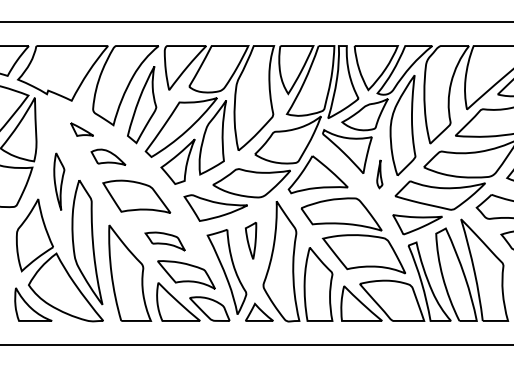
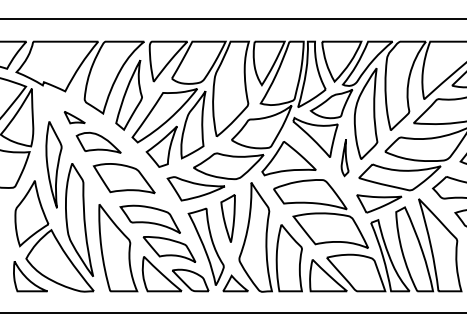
part: (108, 157) -> (98, 142), size x1.43
part: (379, 174) -> (344, 158), size x1.43
part: (58, 181) -> (53, 164), size x1.67
part: (164, 240) -> (149, 218), size x1.67
part: (250, 240) -> (227, 218), size x1.43

